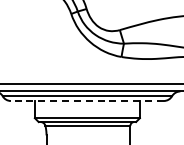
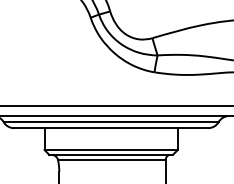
line: (86, 101) -> (110, 128), dashed -> solid

